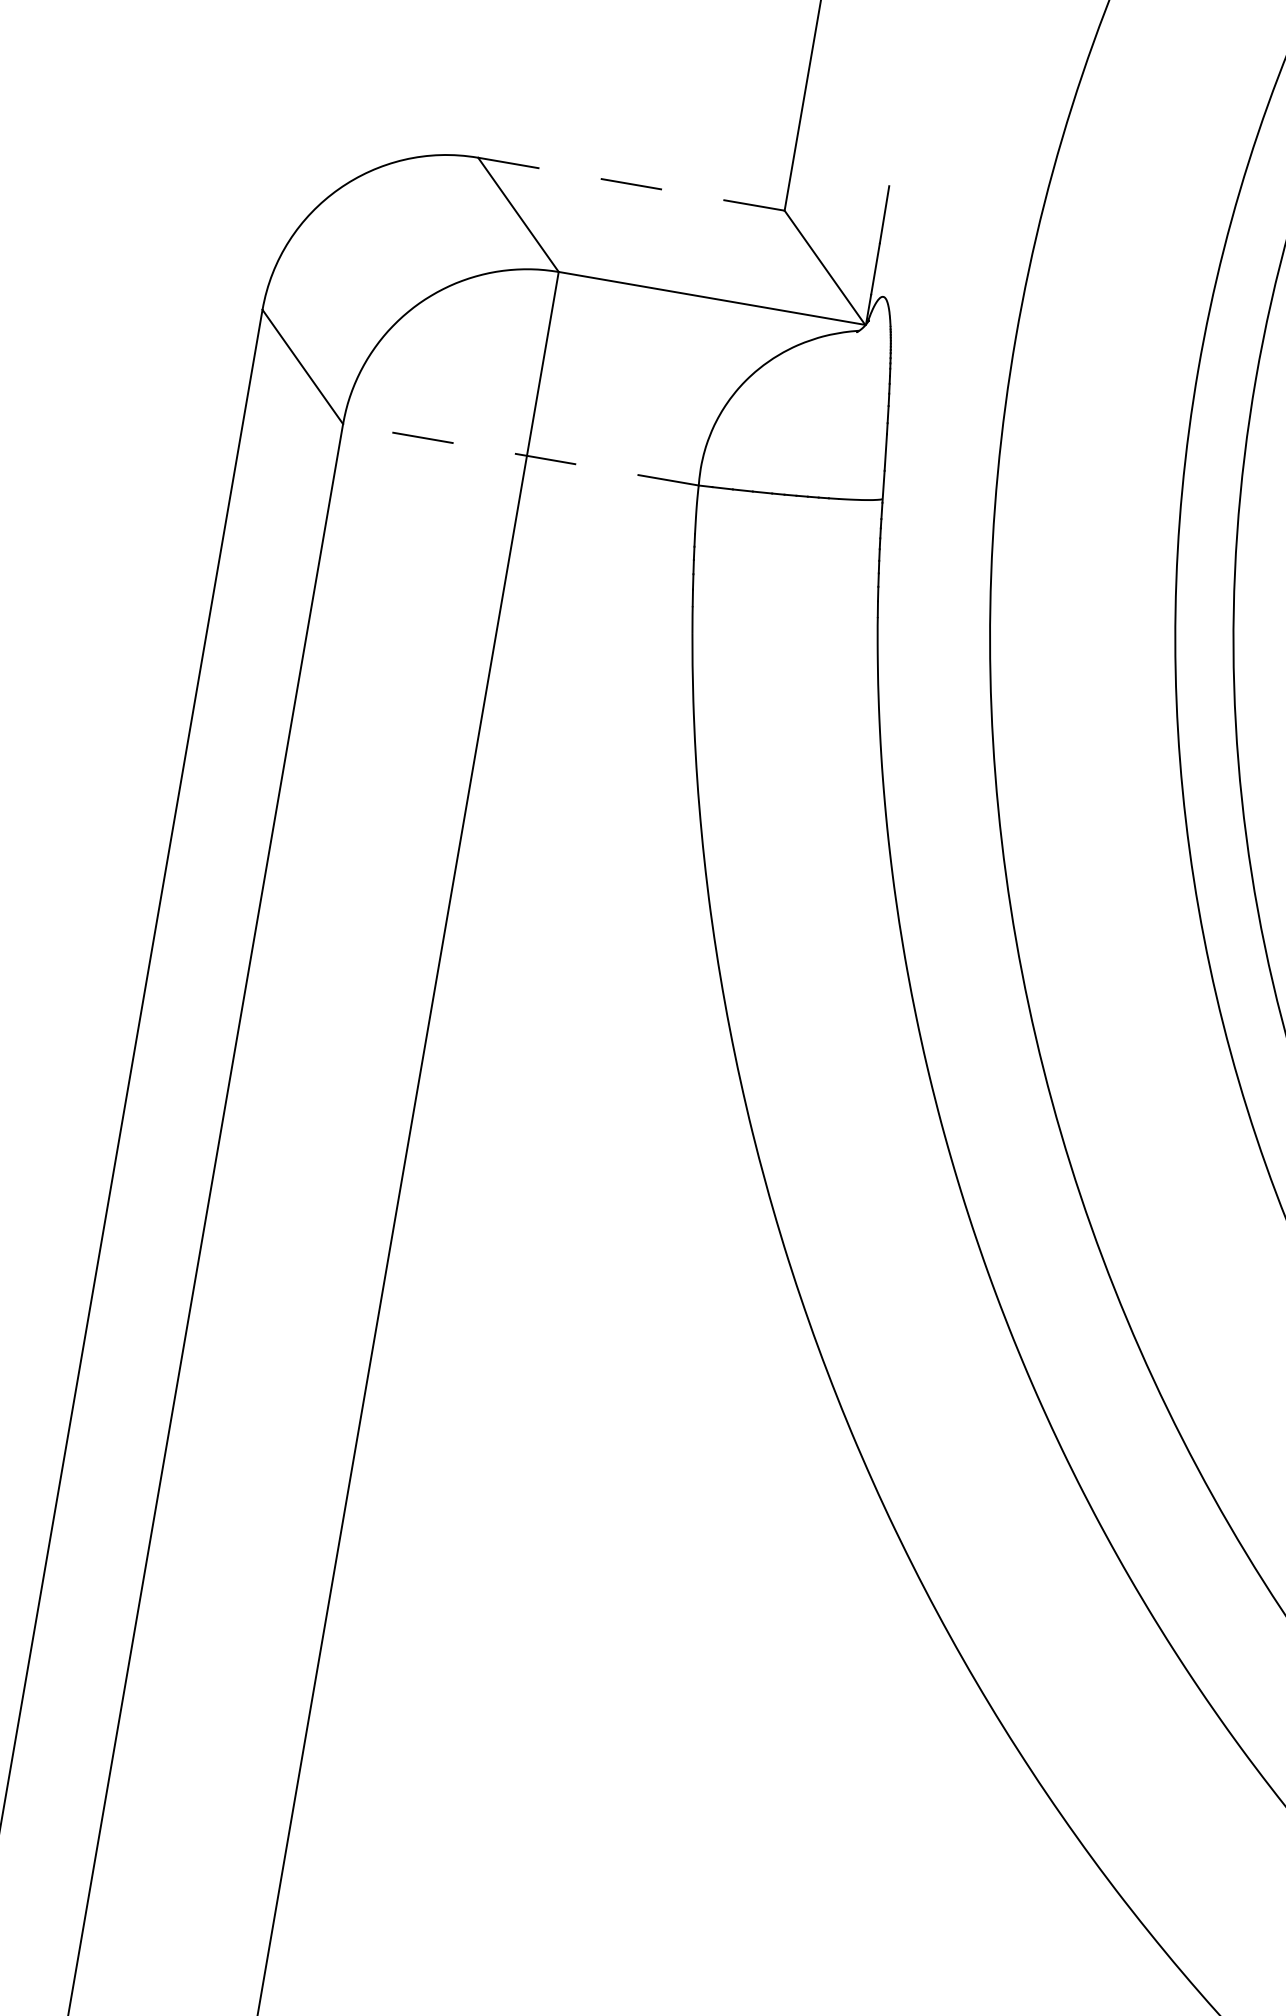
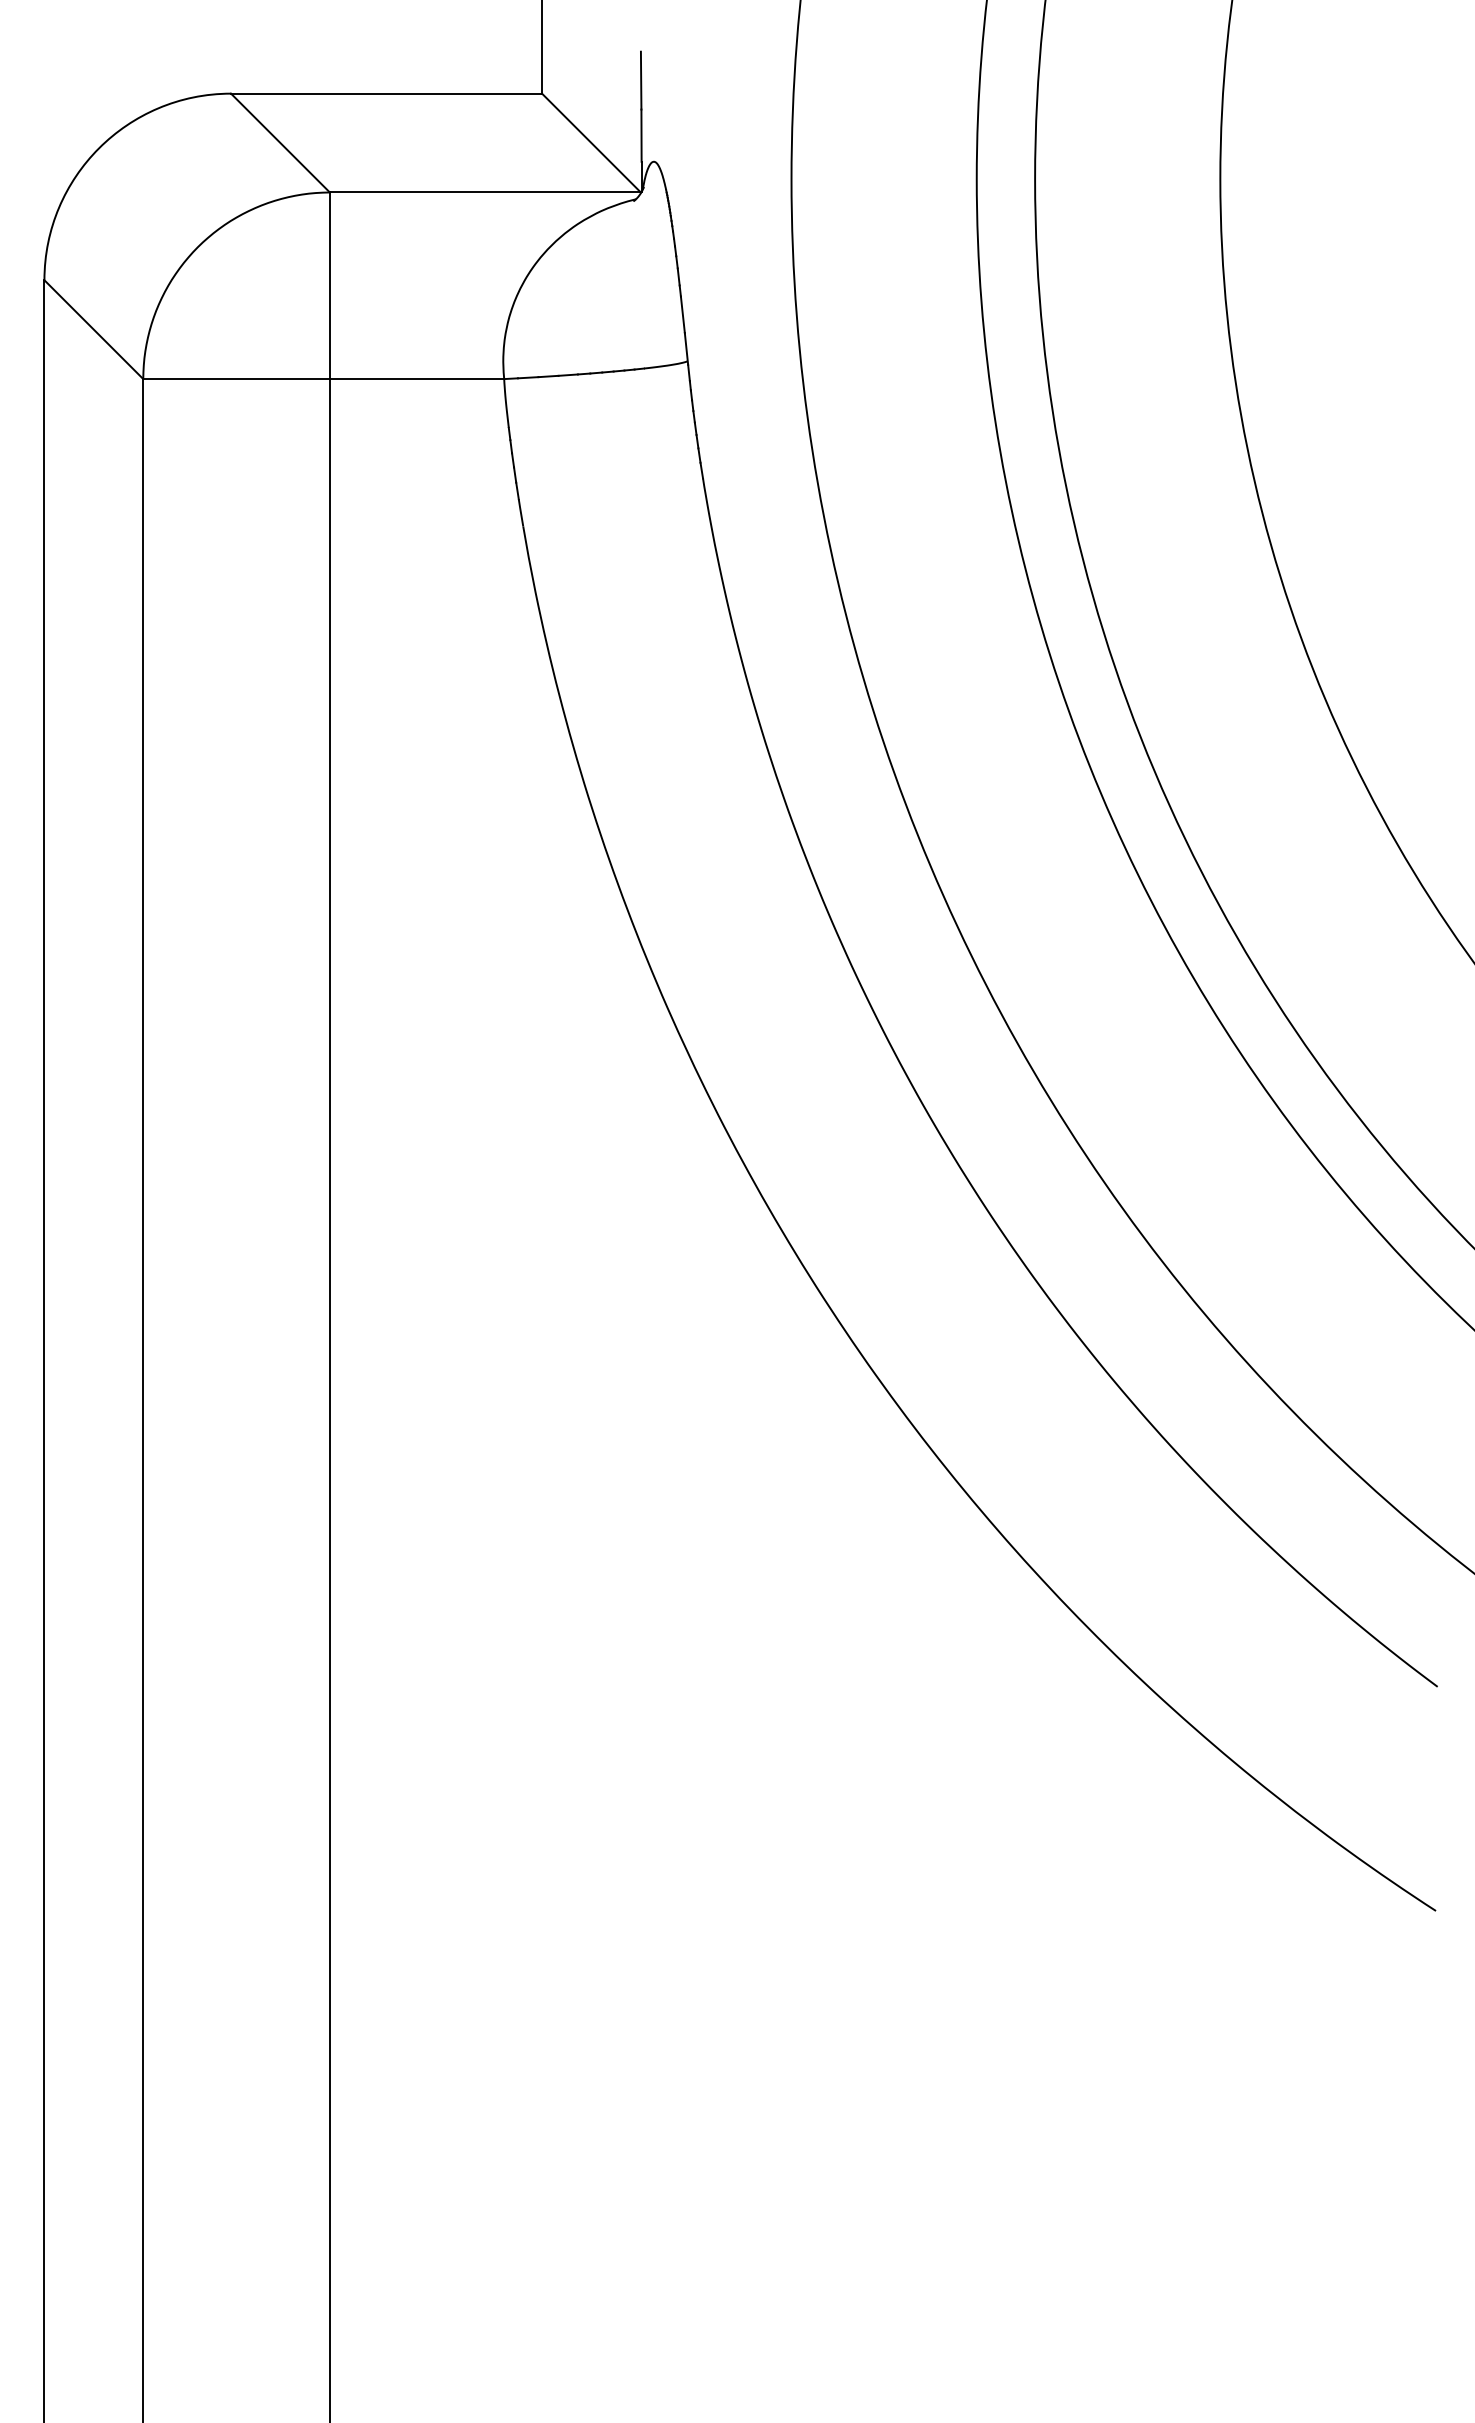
line: (631, 184) -> (386, 93), dashed -> solid
line: (520, 455) -> (323, 379), dashed -> solid

